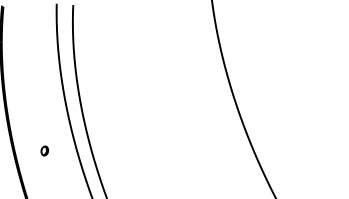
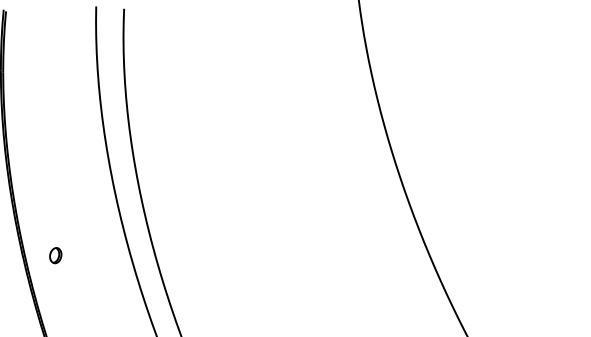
part: (44, 150) -> (55, 254), moved

